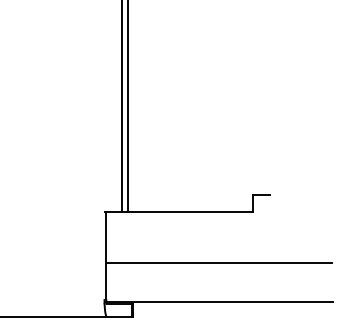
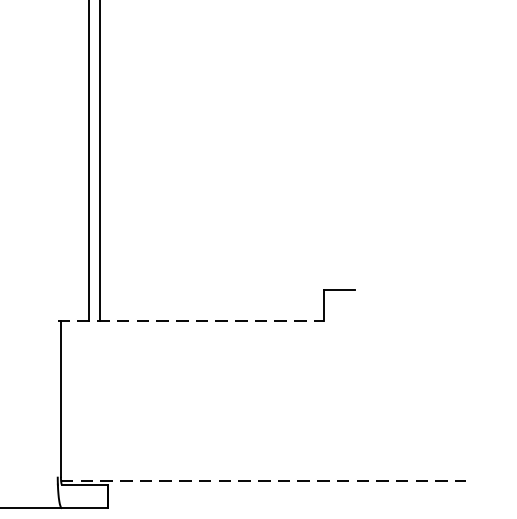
line: (179, 212) -> (192, 321), solid -> dashed
line: (219, 262) -> (263, 411), removed
line: (219, 301) -> (263, 481), solid -> dashed

